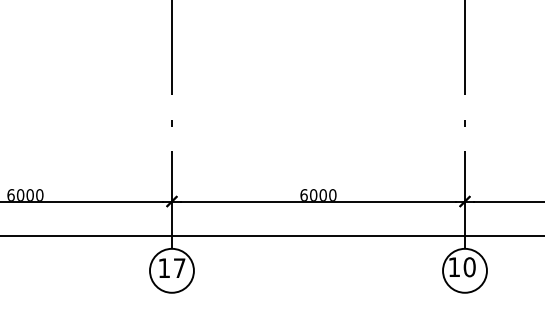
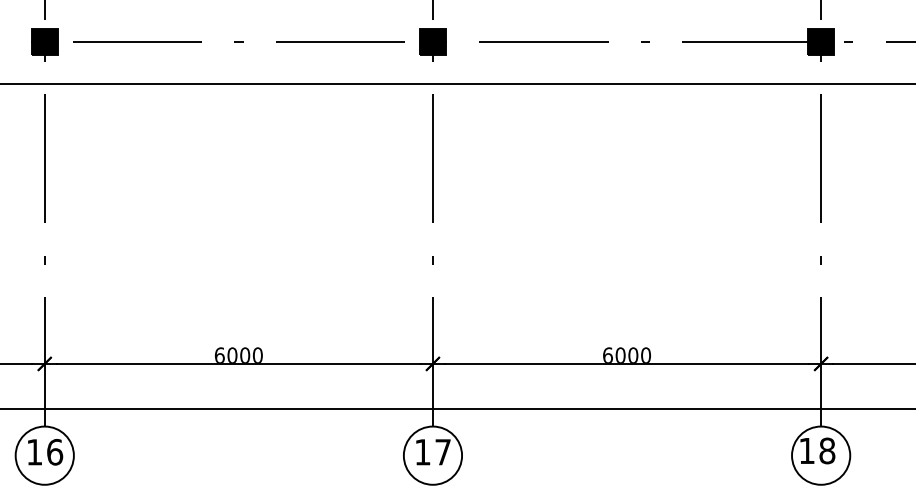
text: (469, 267) -> (827, 451), 10 -> 18

